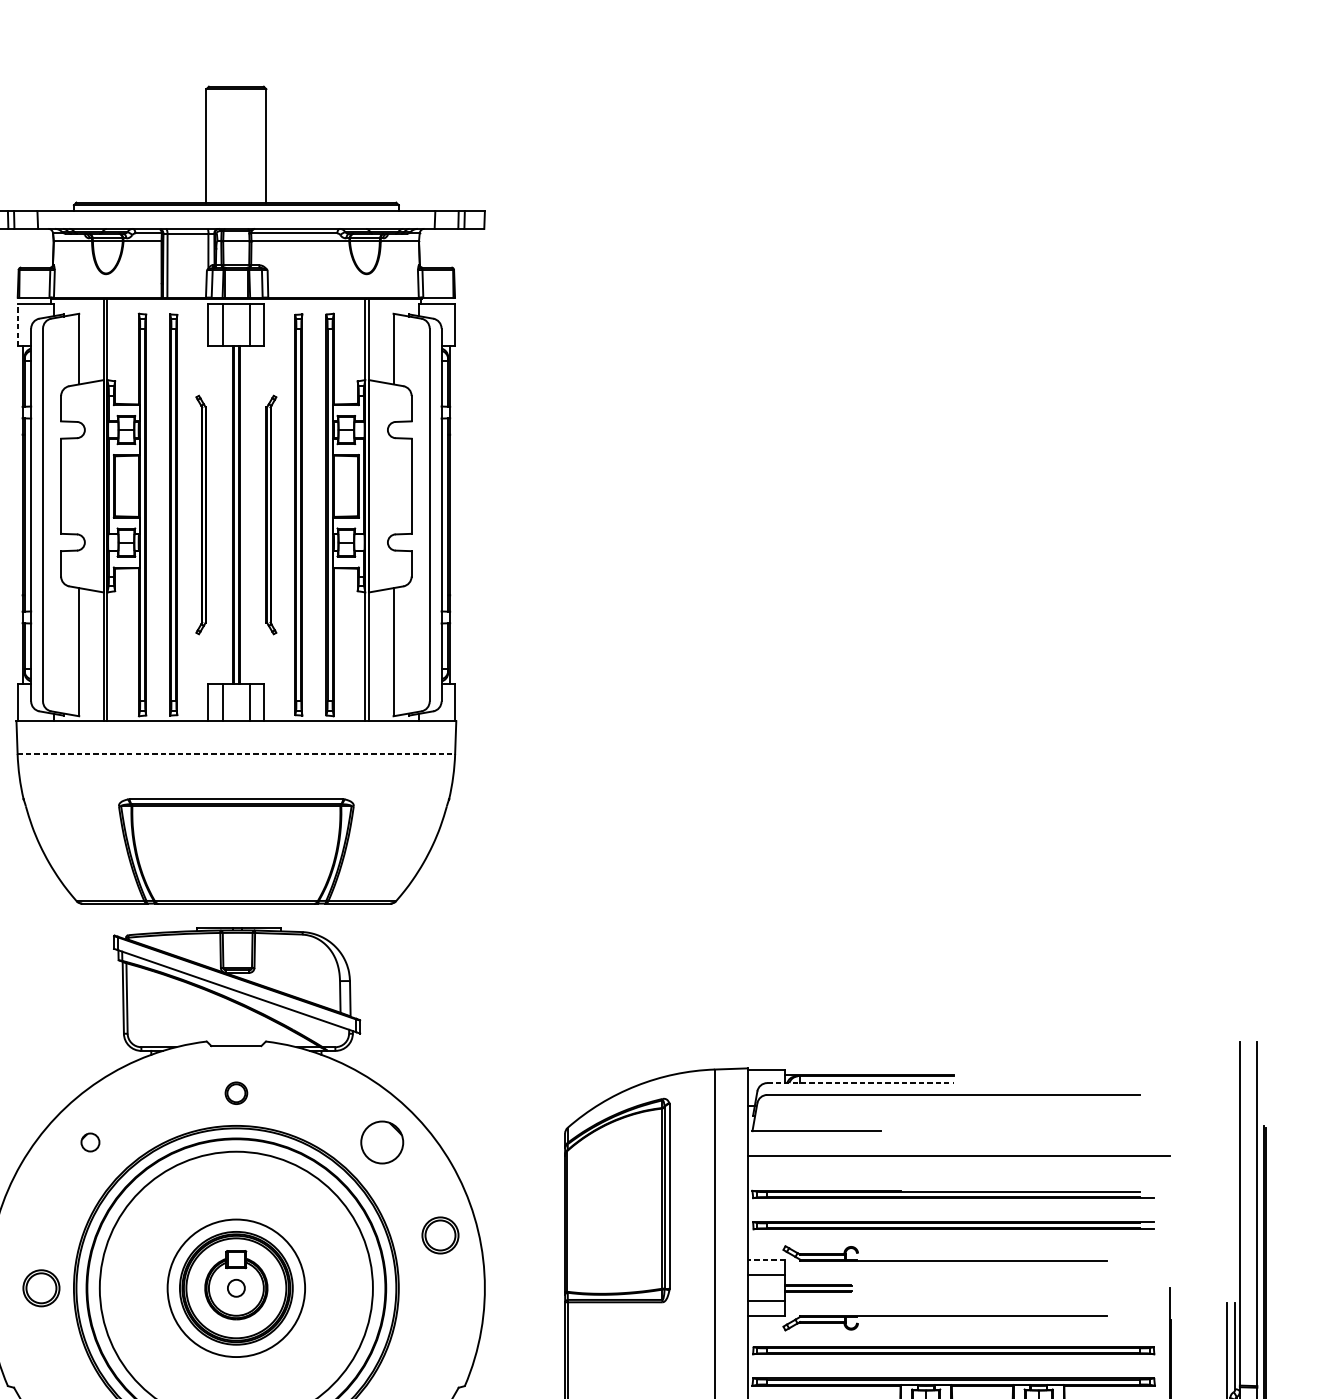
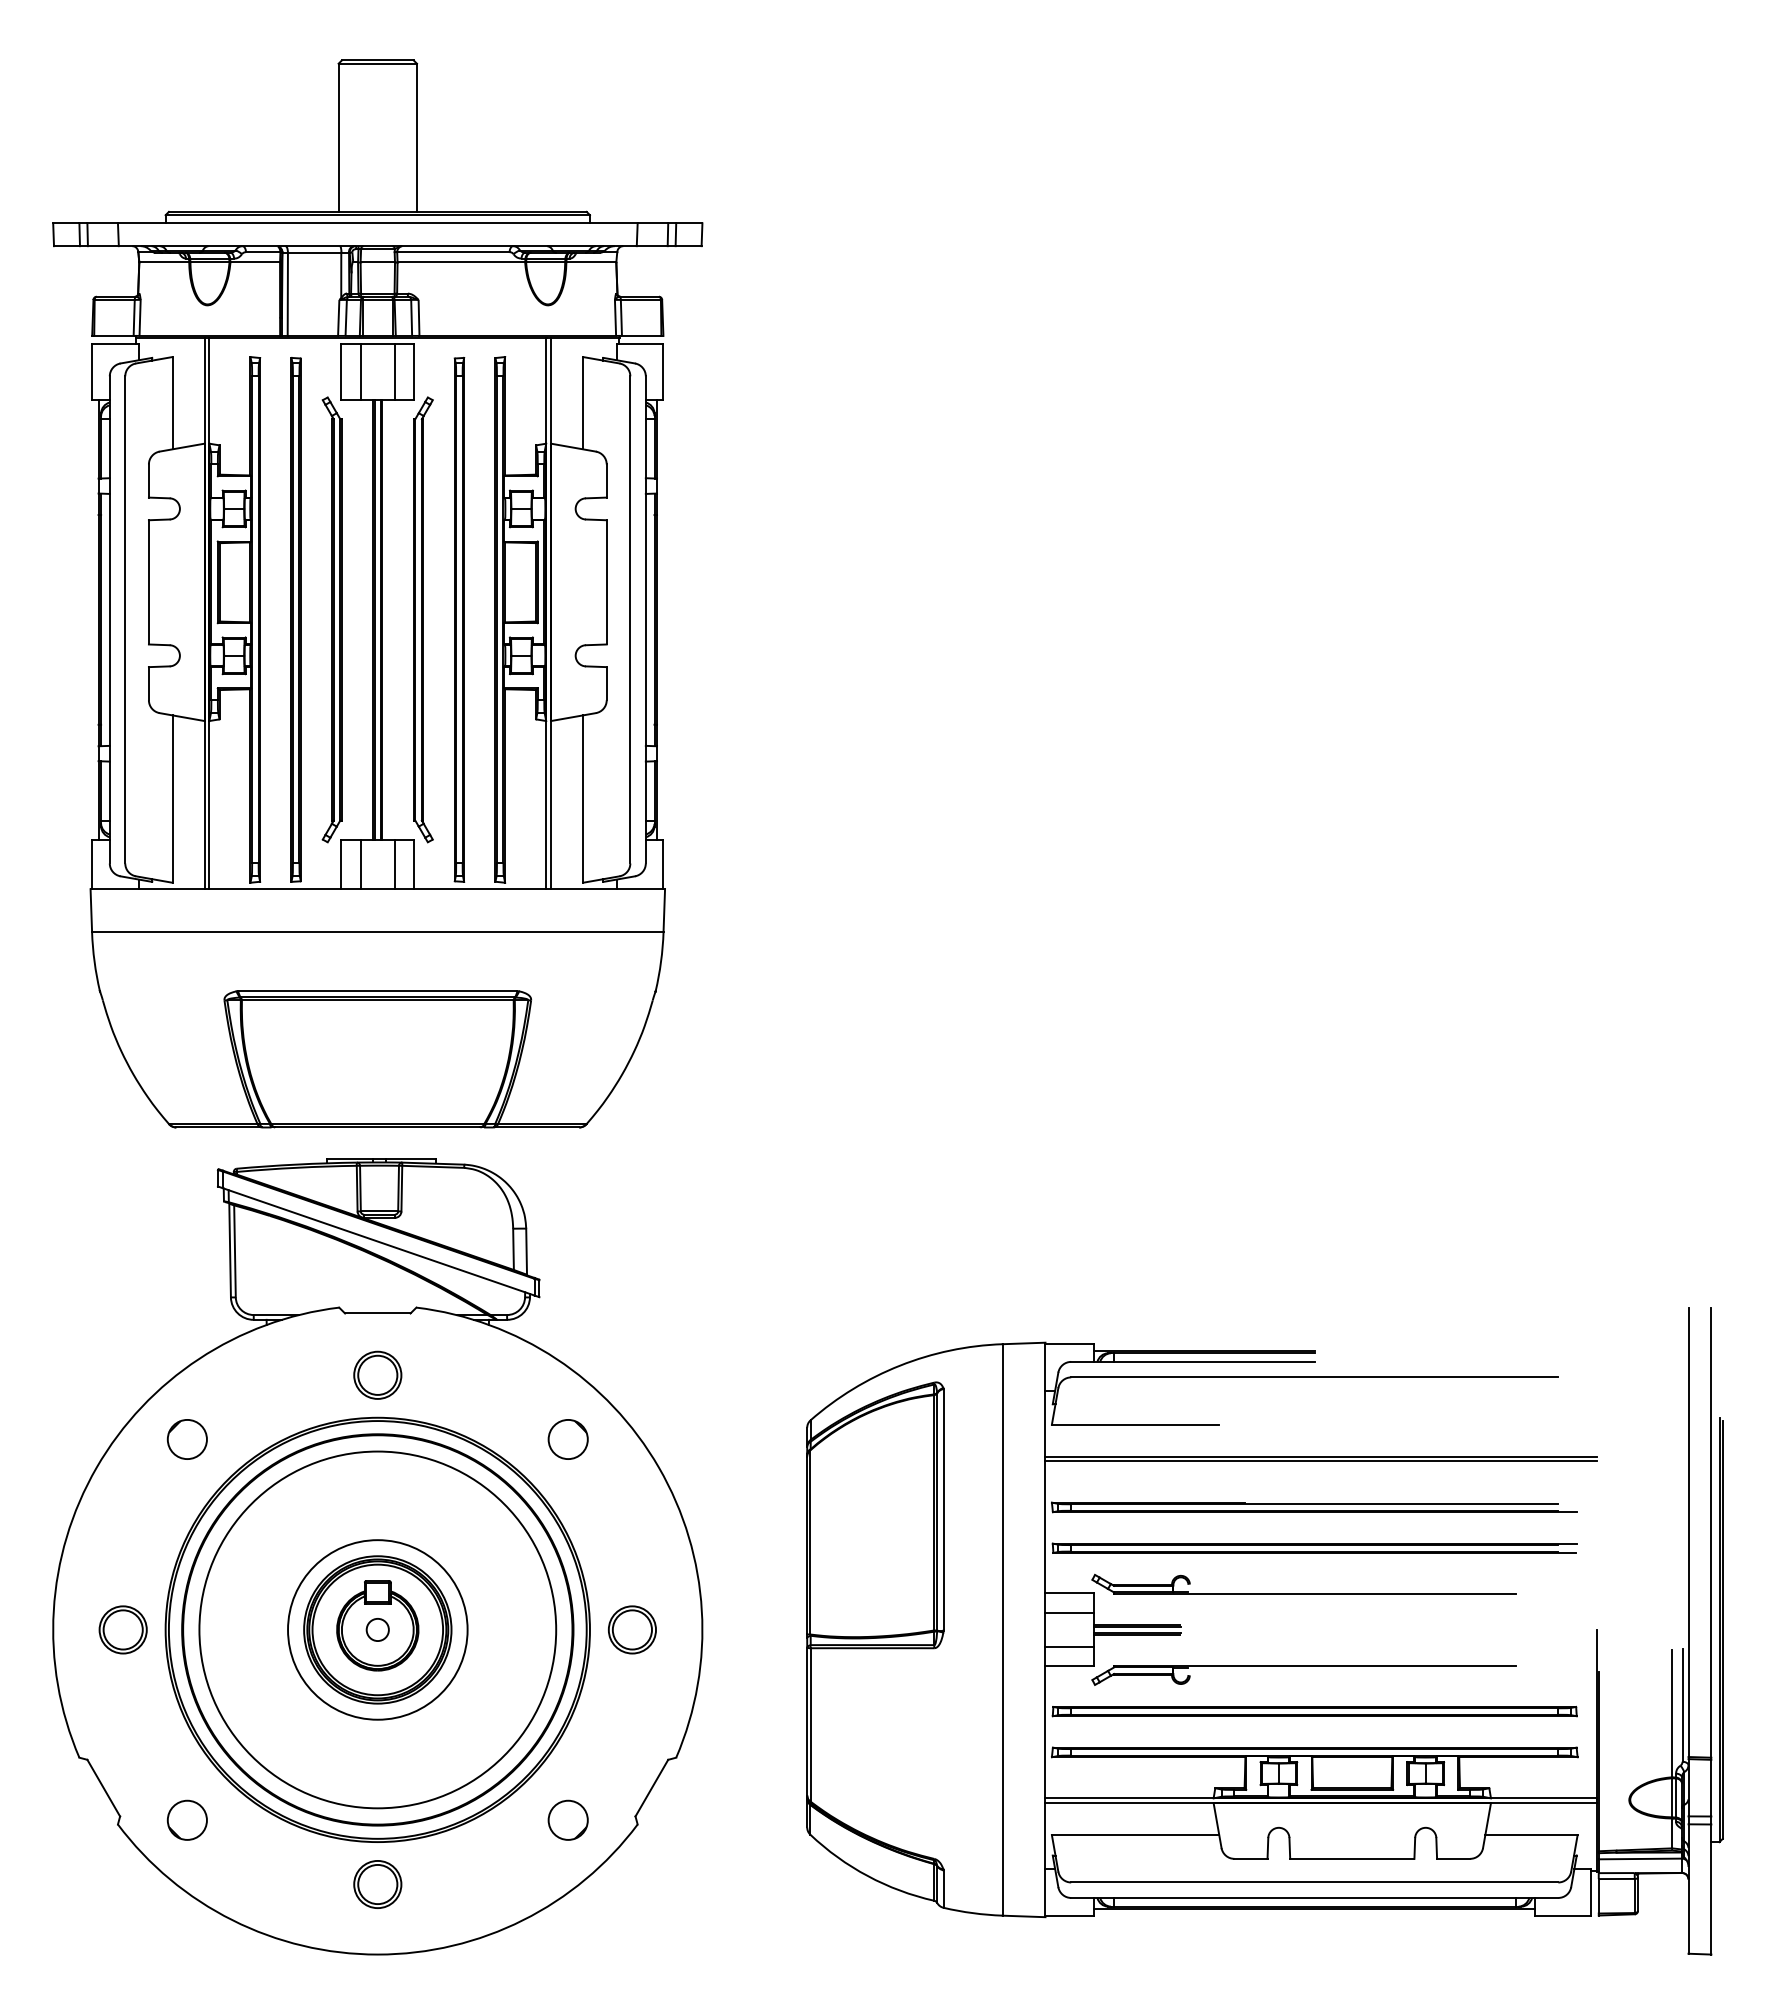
line: (17, 324) -> (92, 371), dashed -> solid
part: (200, 514) -> (331, 619), size x1.43
part: (271, 514) -> (423, 619), size x1.43
line: (236, 753) -> (377, 931), dashed -> solid
line: (860, 1082) -> (1193, 1361), dashed -> solid
part: (236, 1092) -> (377, 1374), size x1.67
circle: (89, 1142) -> (186, 1439), size x1.67
circle: (381, 1142) -> (567, 1439), size x0.71
line: (958, 1159) -> (1321, 1461), added
part: (439, 1235) -> (631, 1629), moved
line: (765, 1260) -> (1069, 1593), dashed -> solid

